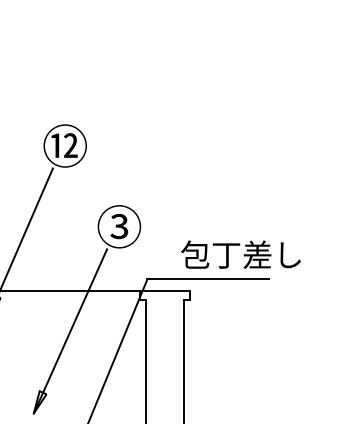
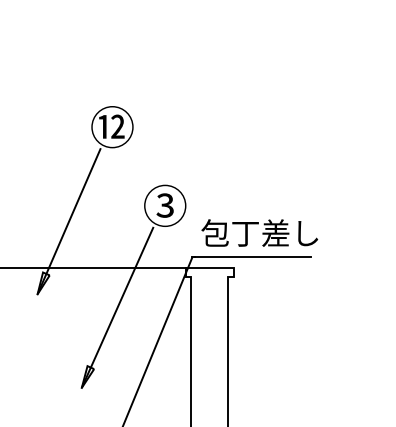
text: (240, 254) -> (259, 232), moved

